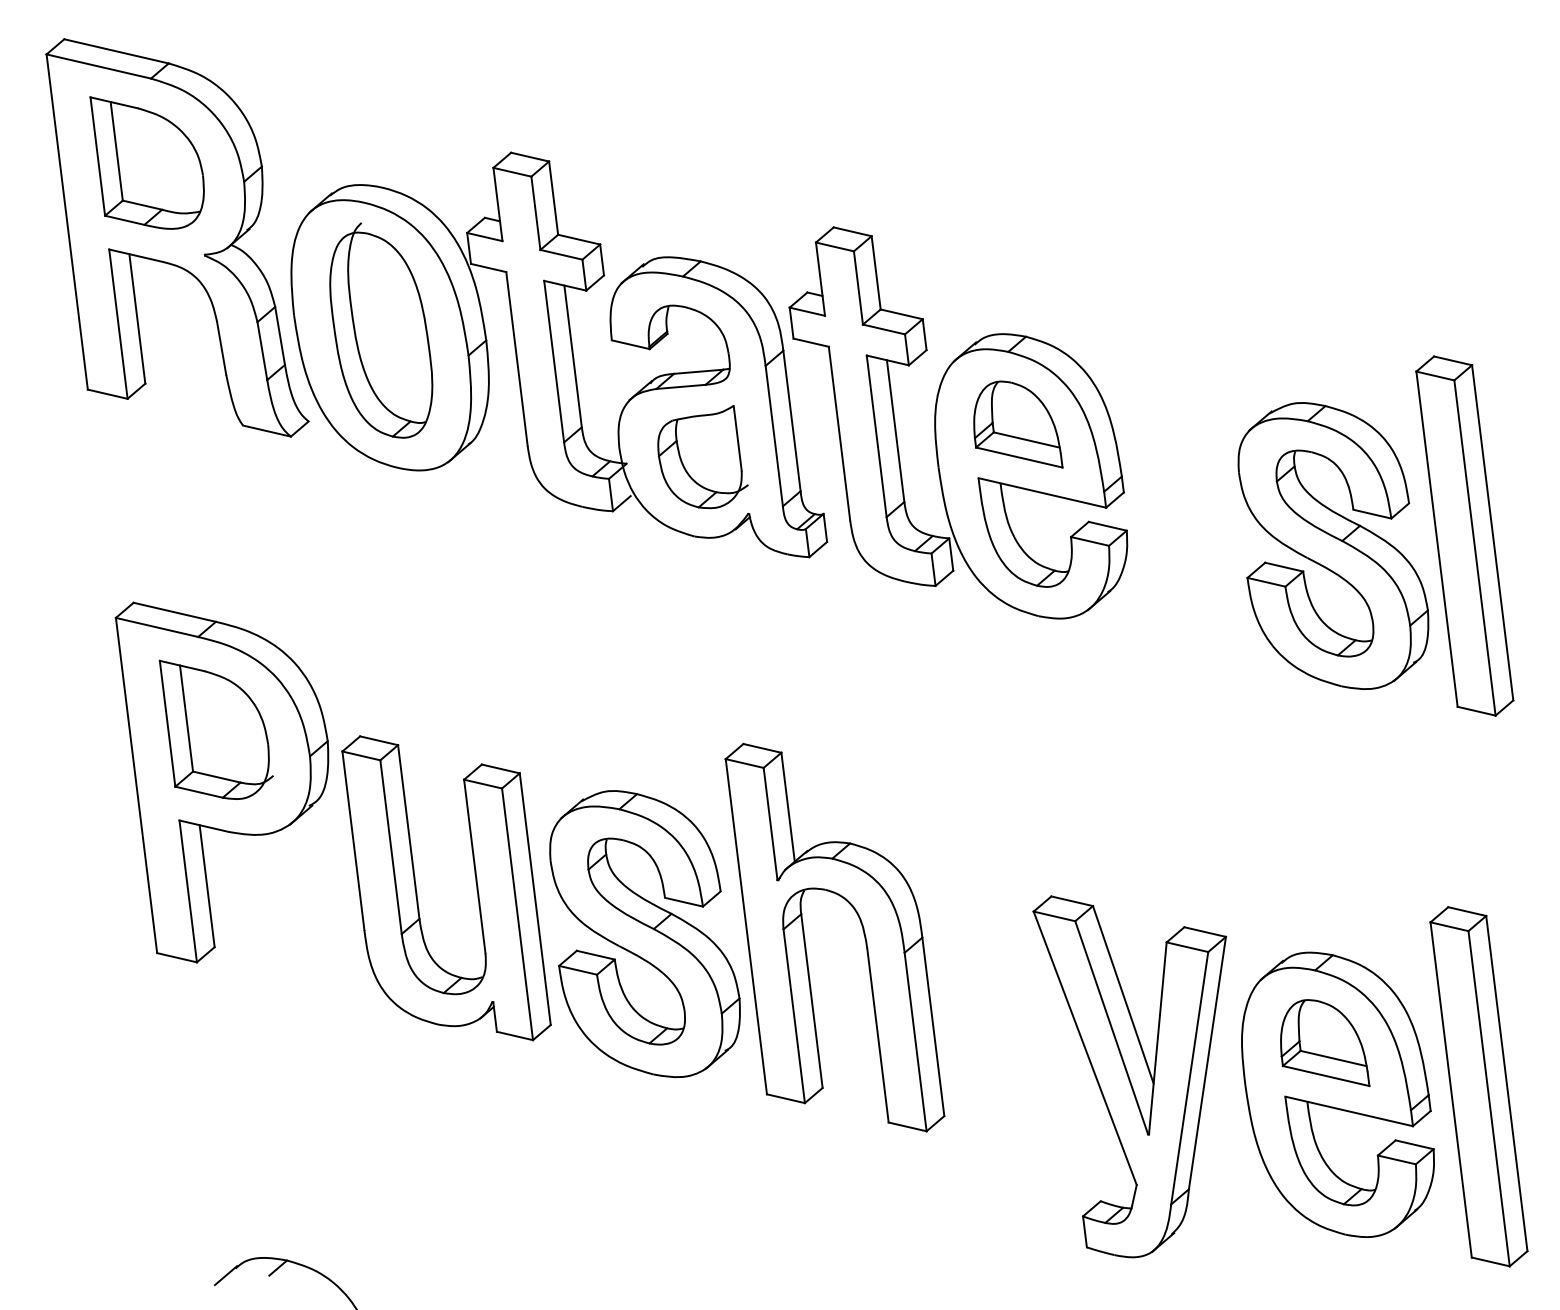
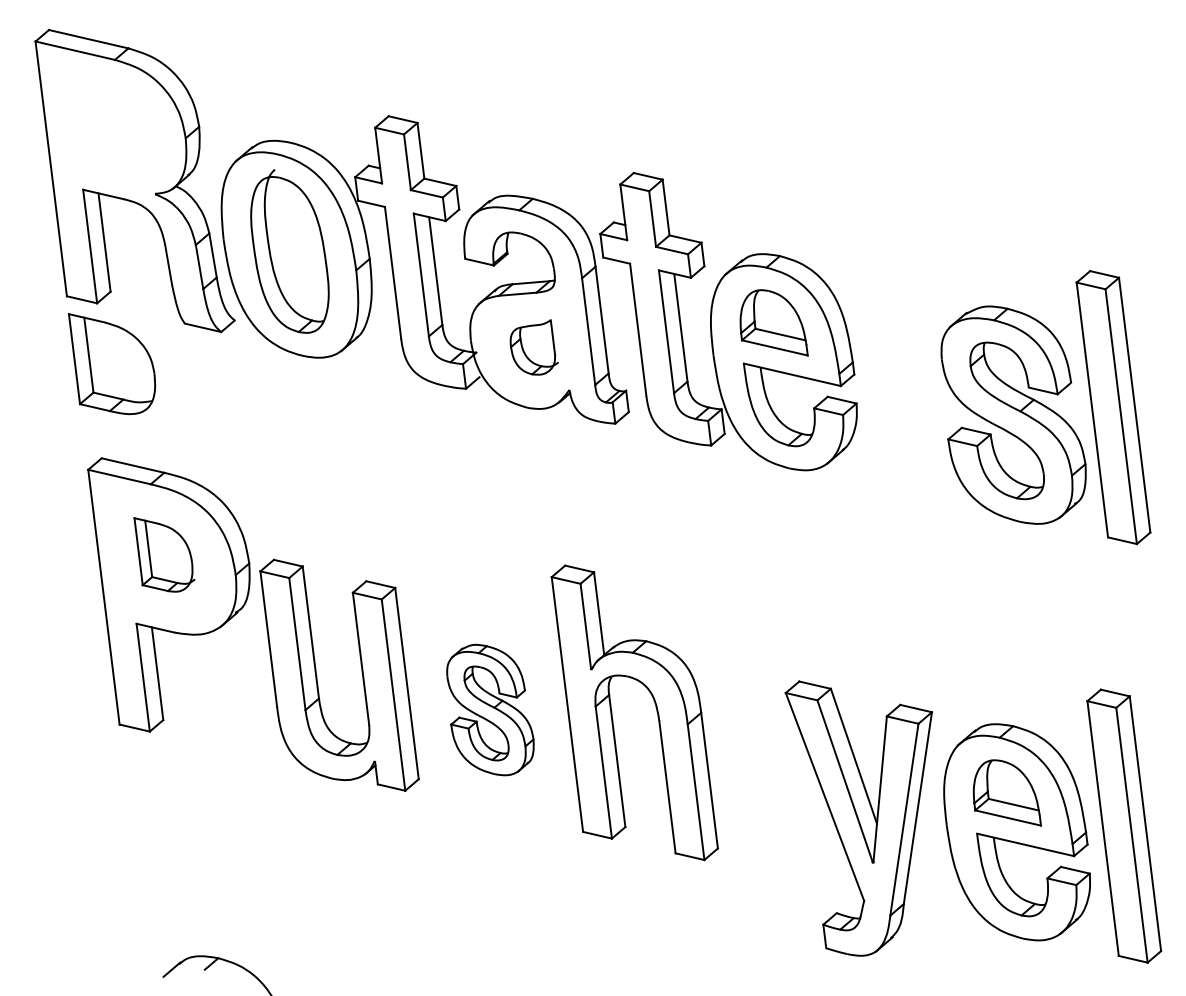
part: (147, 163) -> (112, 364), moved
part: (703, 456) -> (534, 347), size x0.7
part: (216, 729) -> (164, 554), size x0.7
part: (645, 933) -> (490, 709), size x0.6

